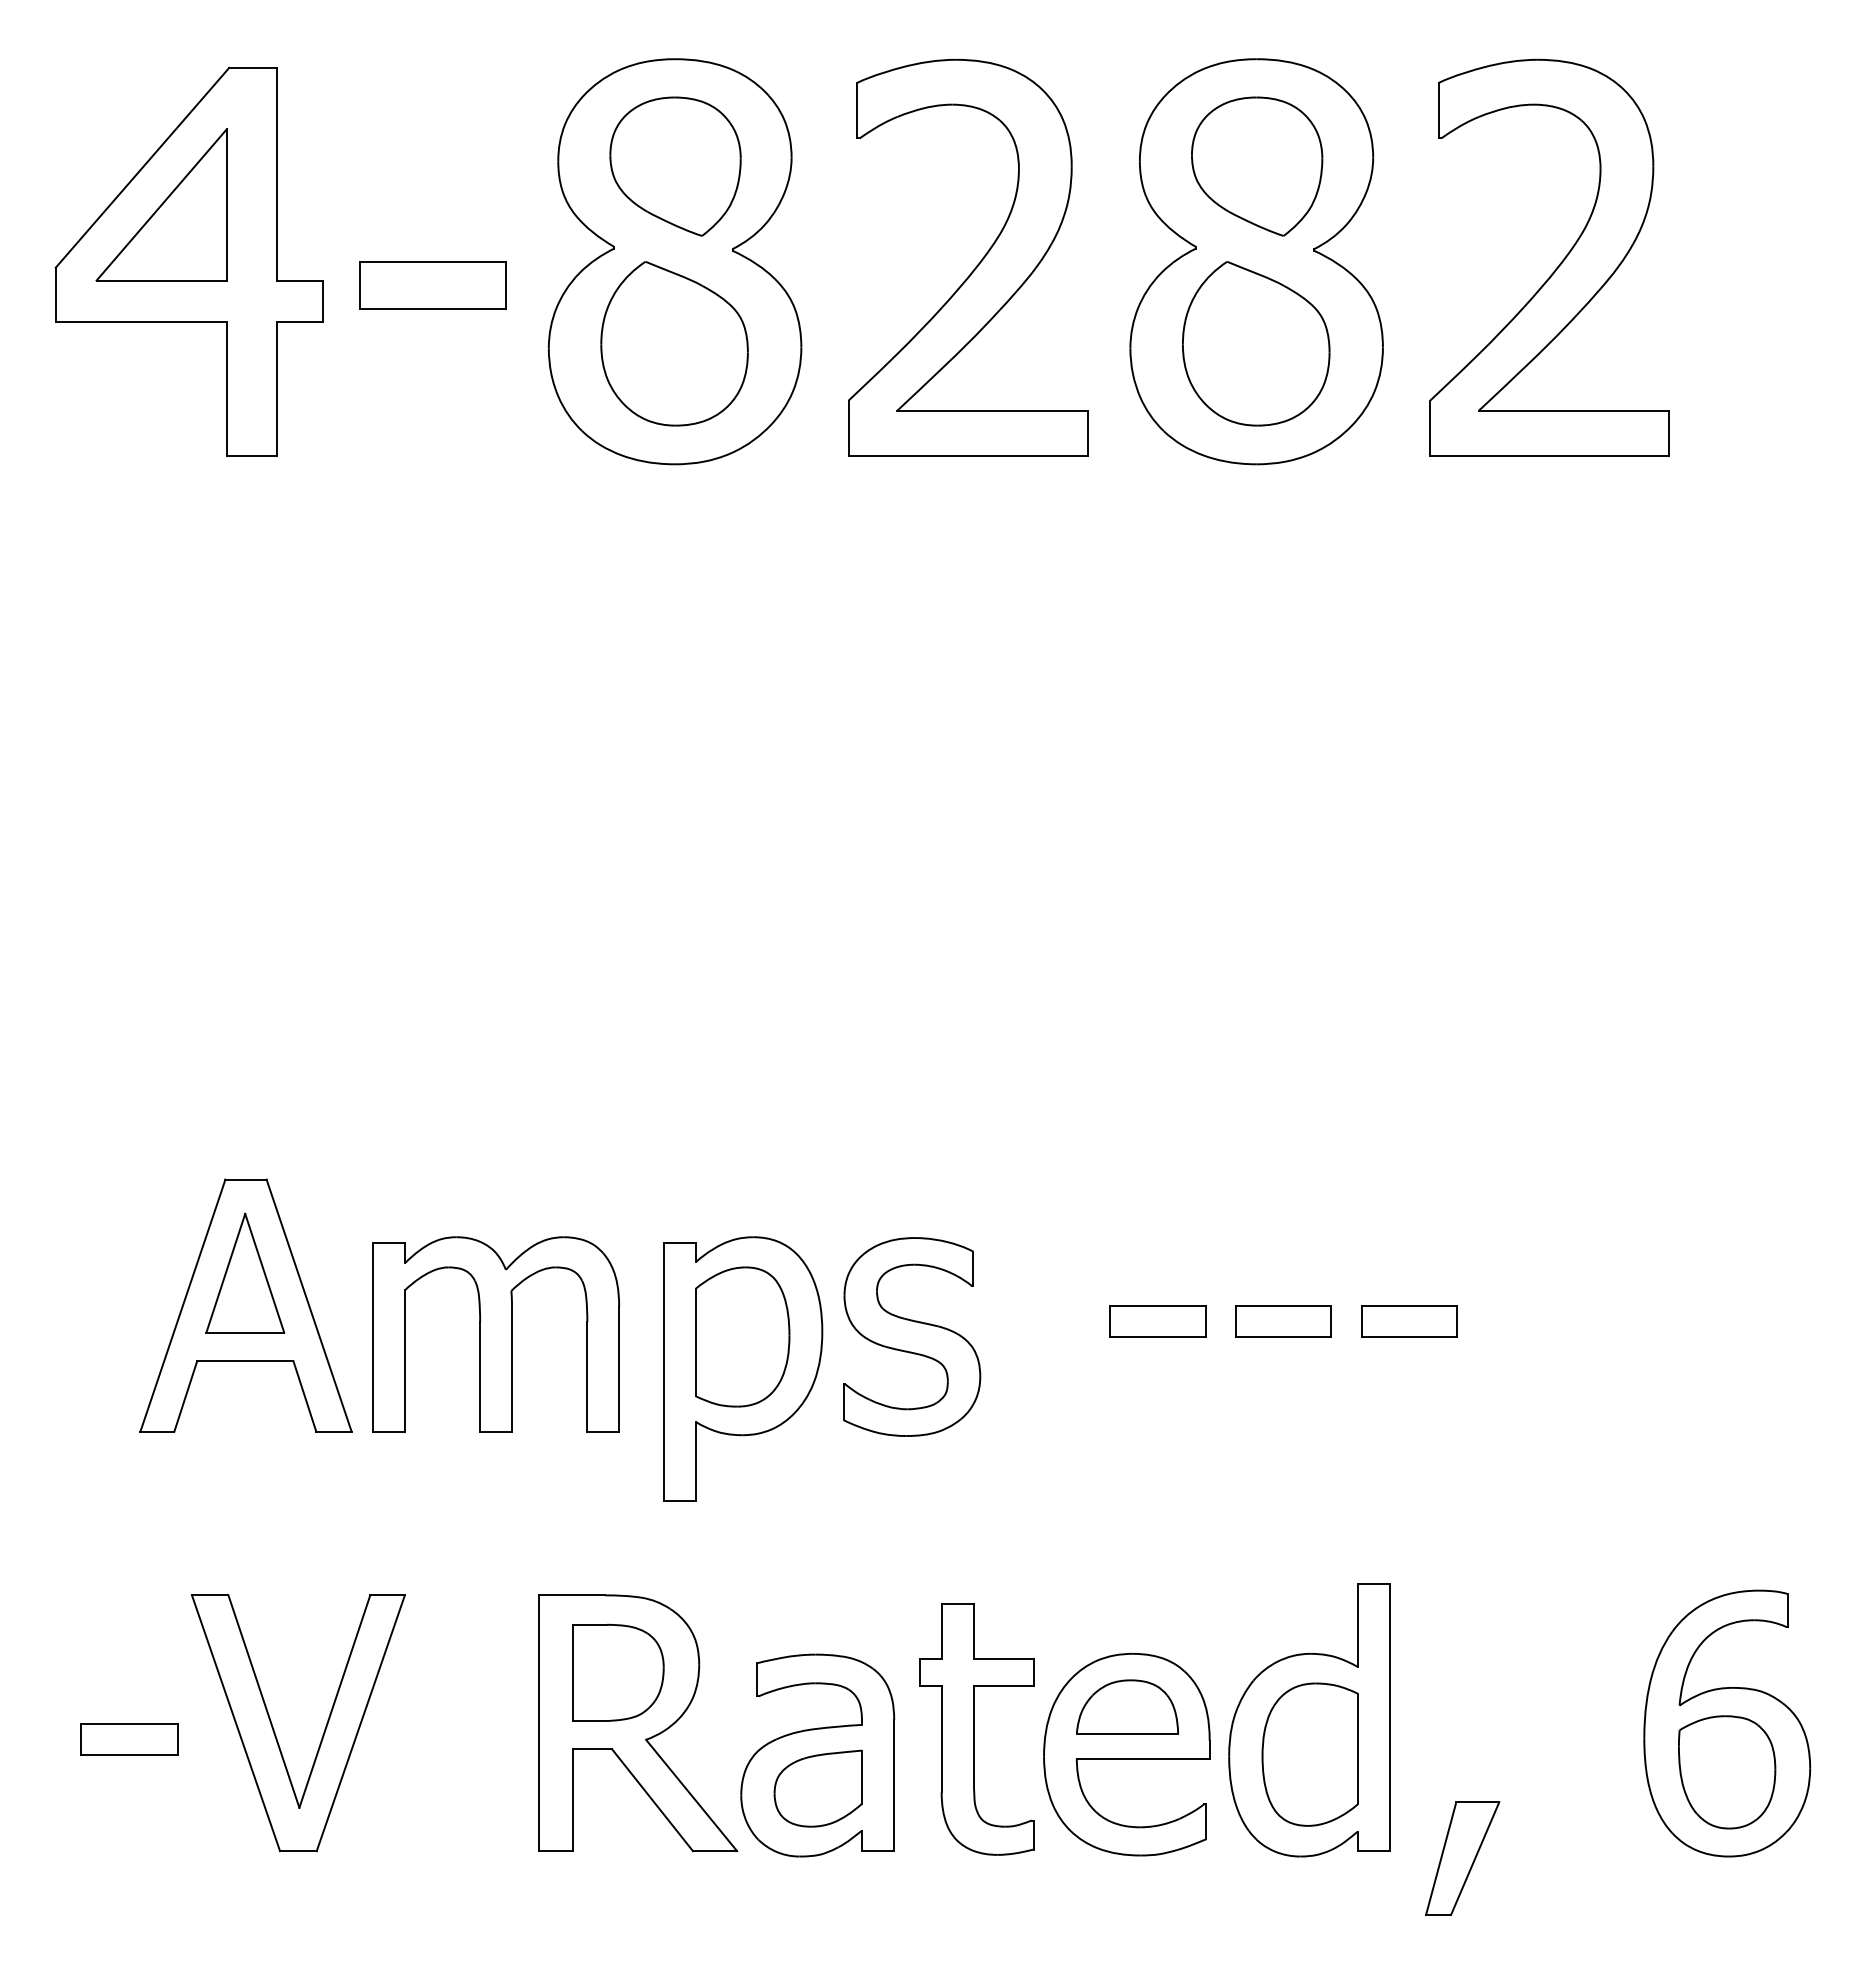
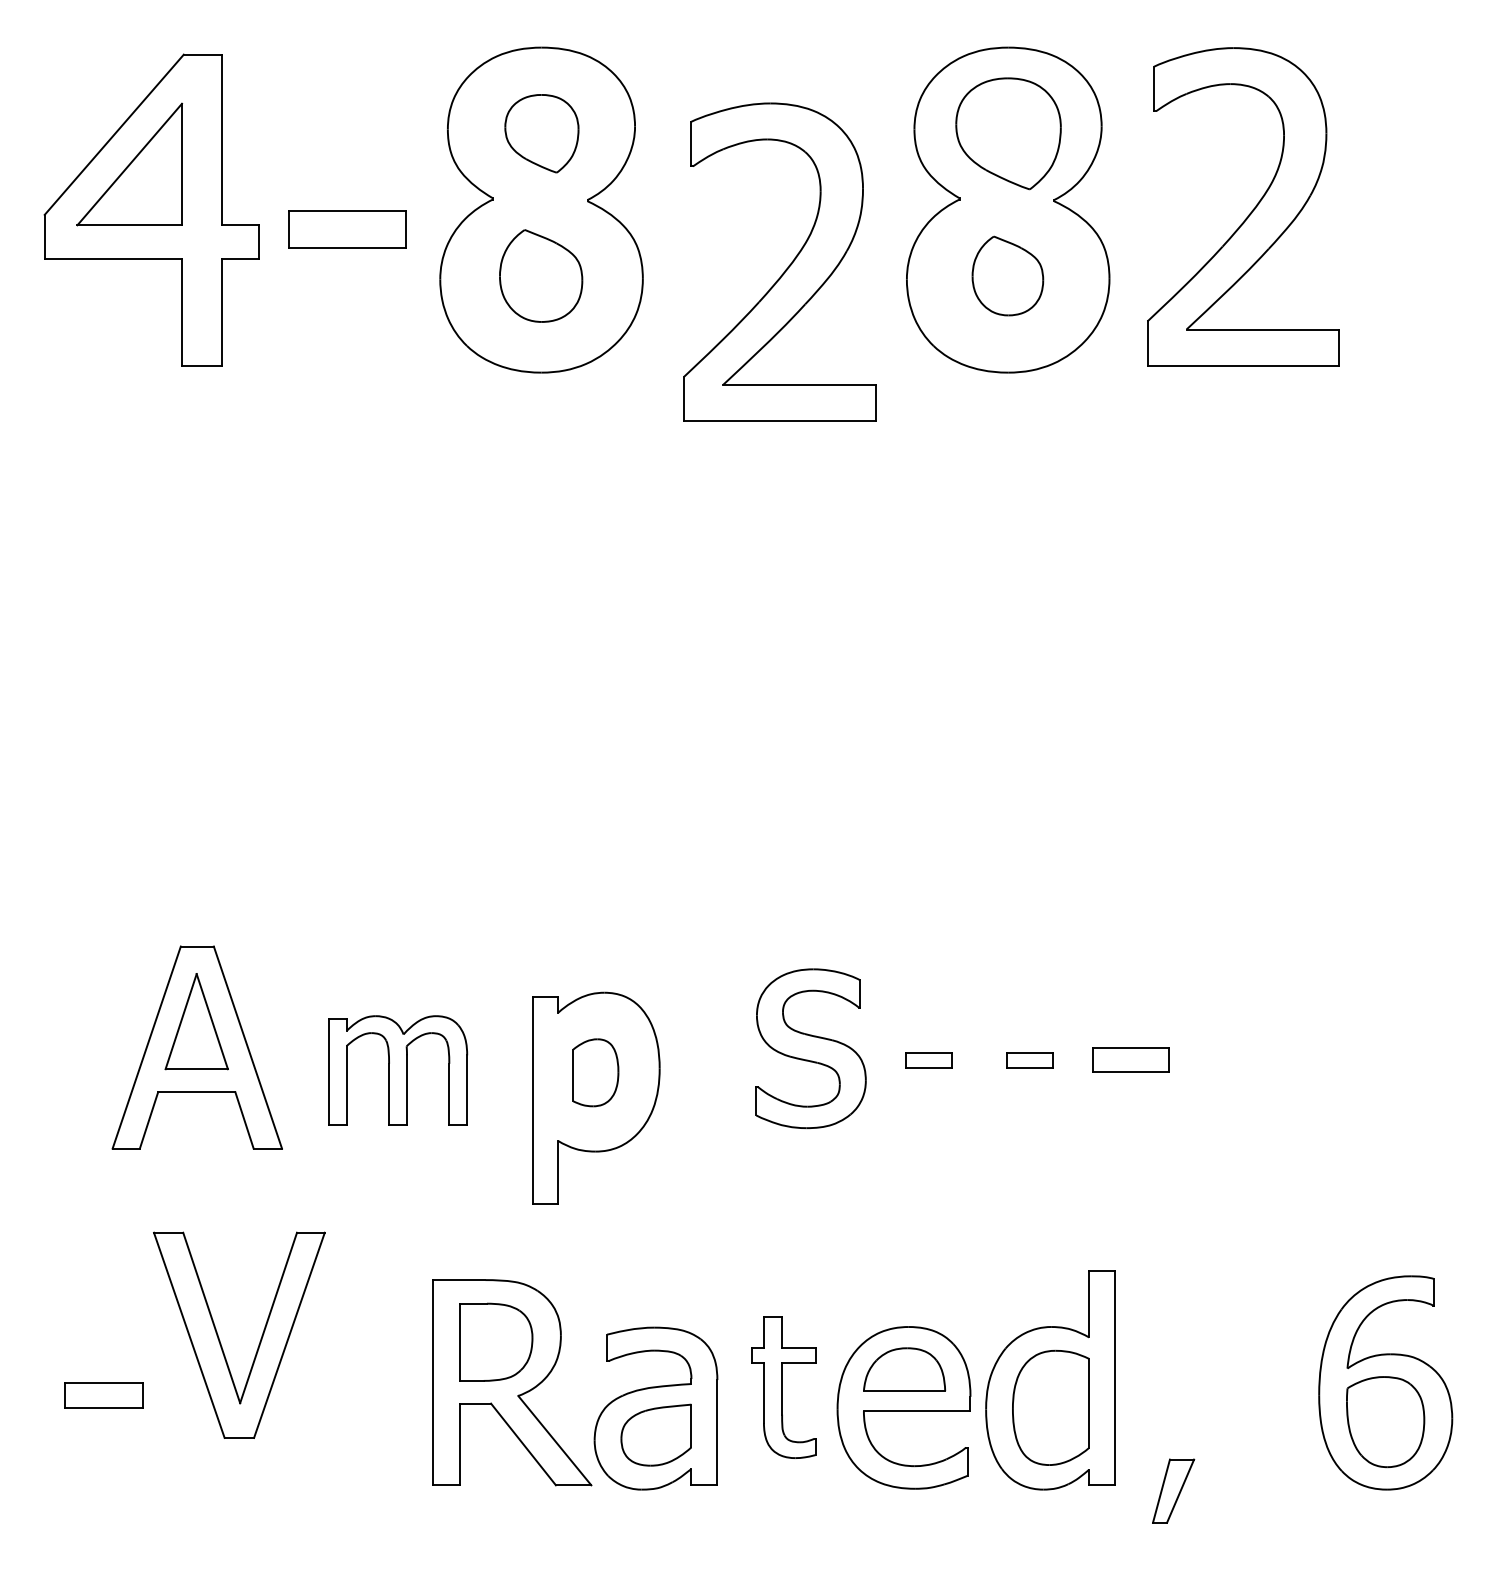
part: (675, 166) -> (541, 133), size x0.7
part: (976, 265) -> (786, 268), moved
part: (674, 343) -> (541, 275), size x0.7
part: (1256, 343) -> (1008, 275), size x0.6
part: (1157, 1321) -> (928, 1060), size x0.6
part: (1283, 1321) -> (1029, 1060), size x0.6
part: (496, 1334) -> (398, 1070), size x0.7
part: (742, 1336) -> (595, 1072), size x0.6
part: (912, 1336) -> (811, 1048), moved
part: (976, 1729) -> (783, 1387), size x0.7
part: (275, 1732) -> (220, 1342), moved
part: (1462, 1858) -> (1173, 1491), size x0.7

